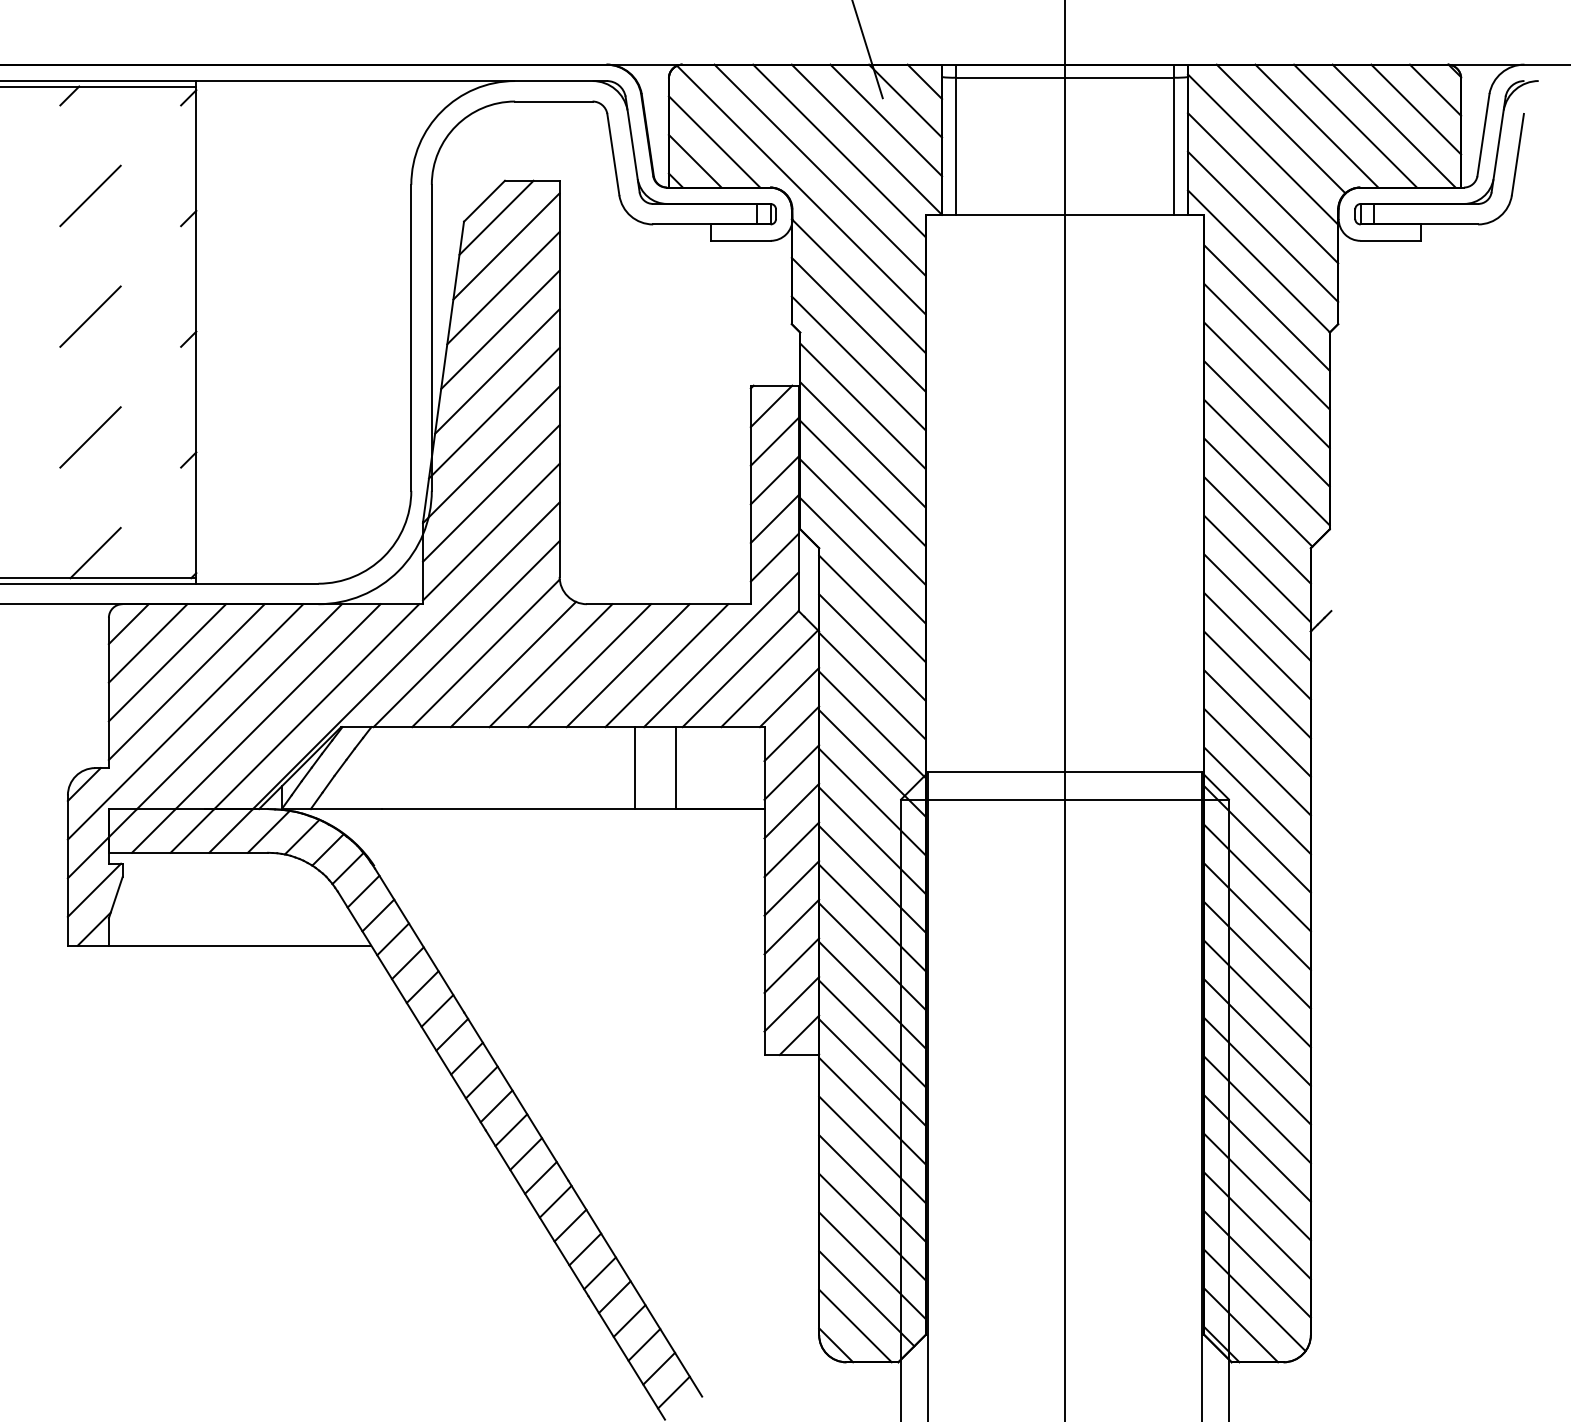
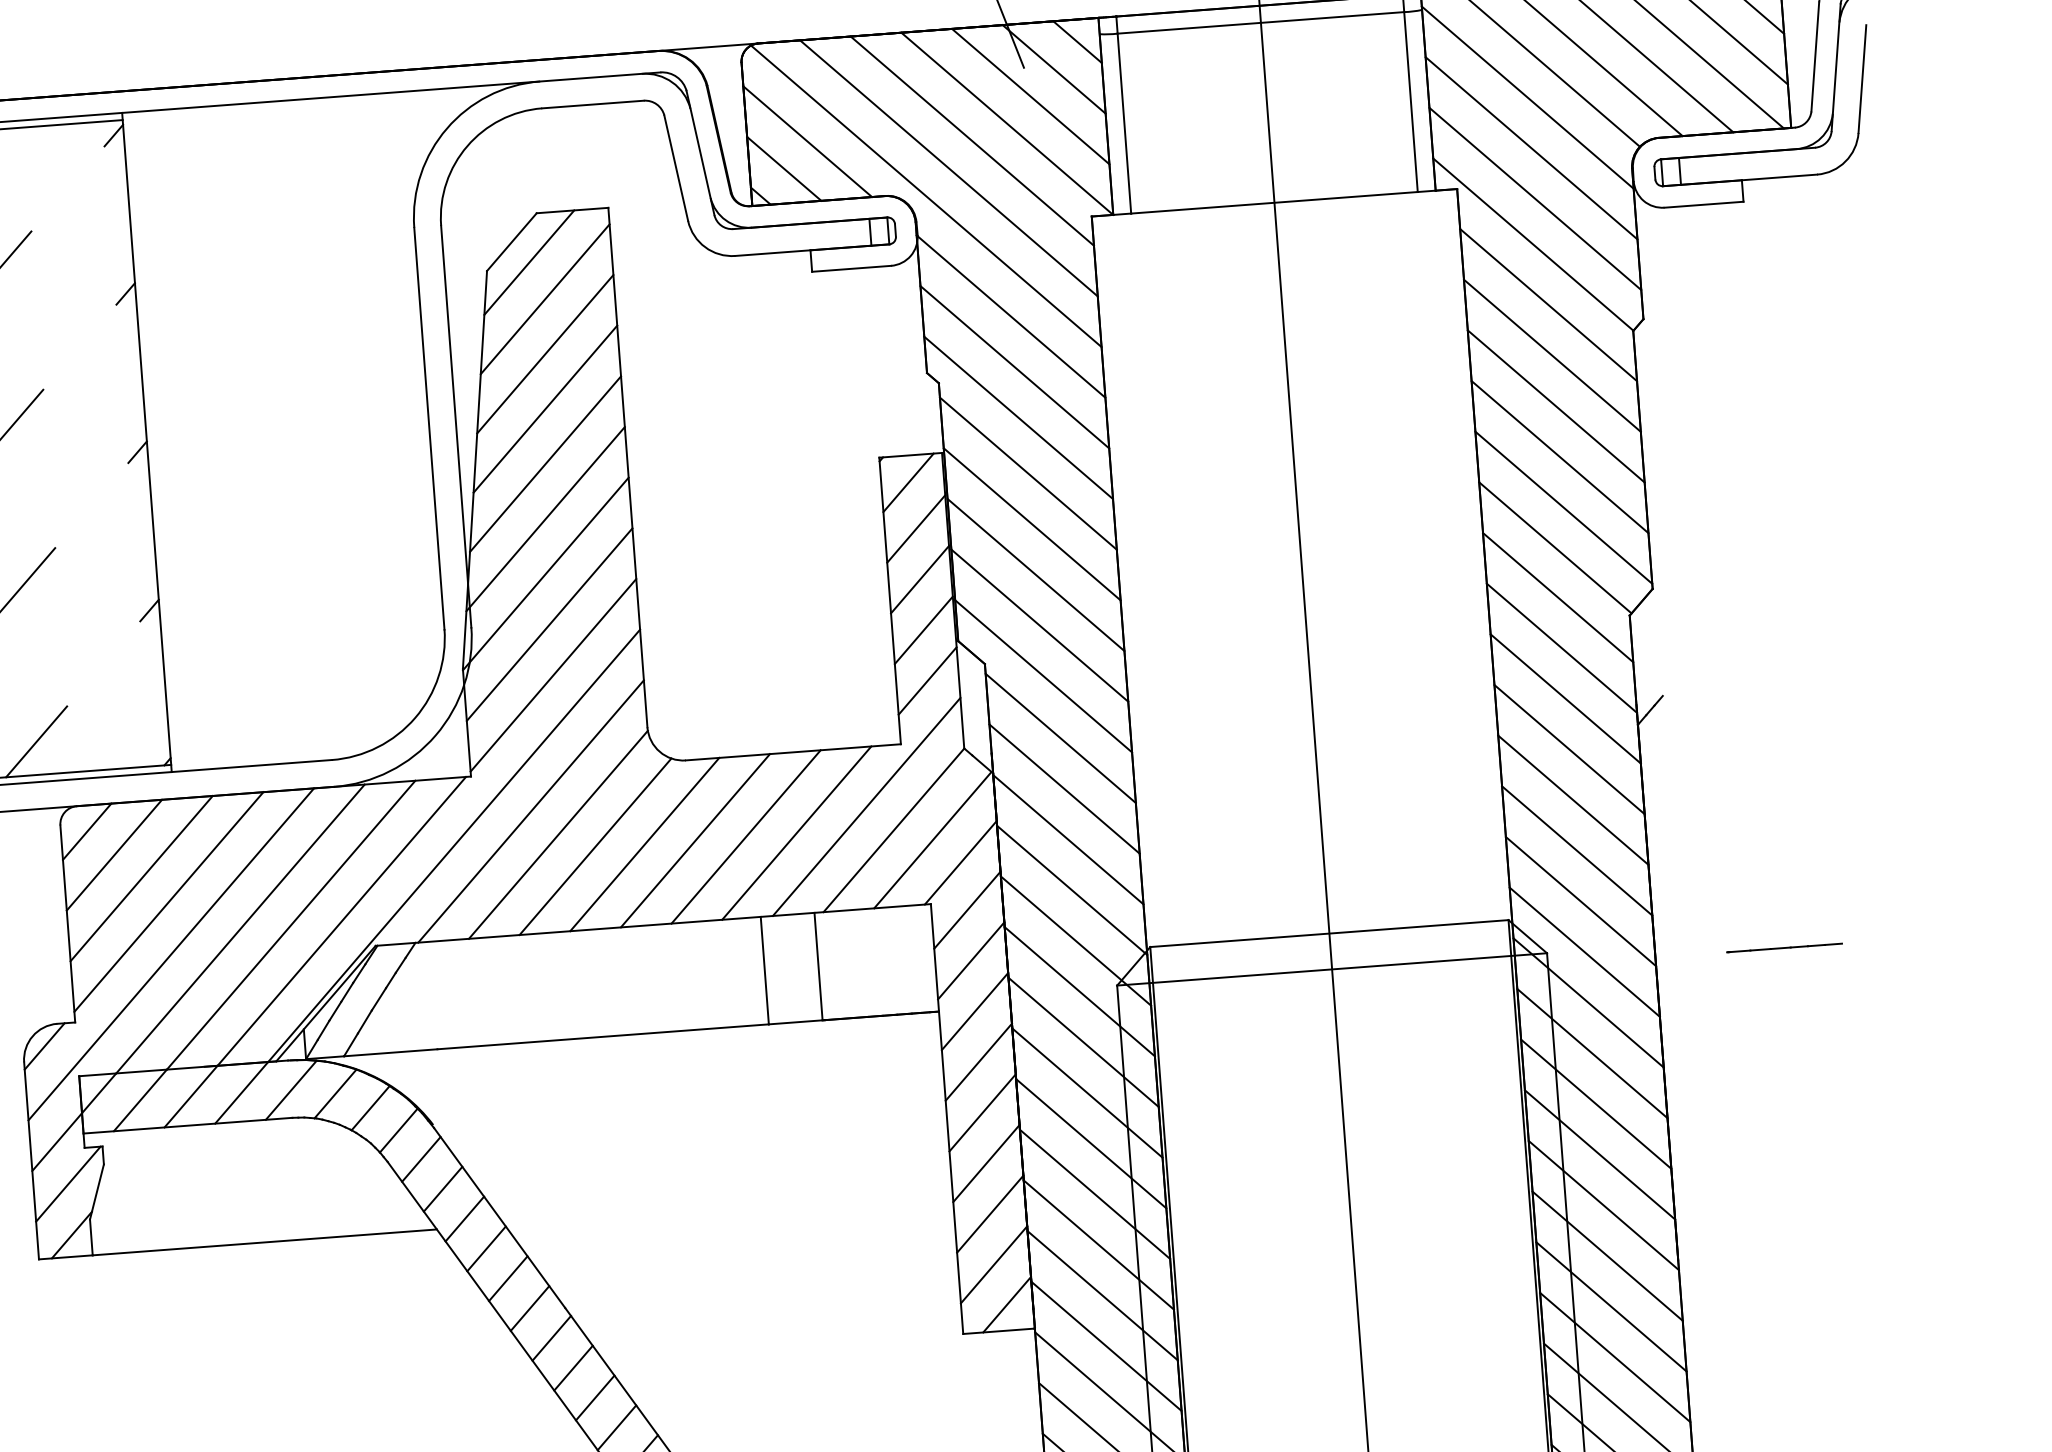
line: (1409, 808) -> (1784, 947), added

